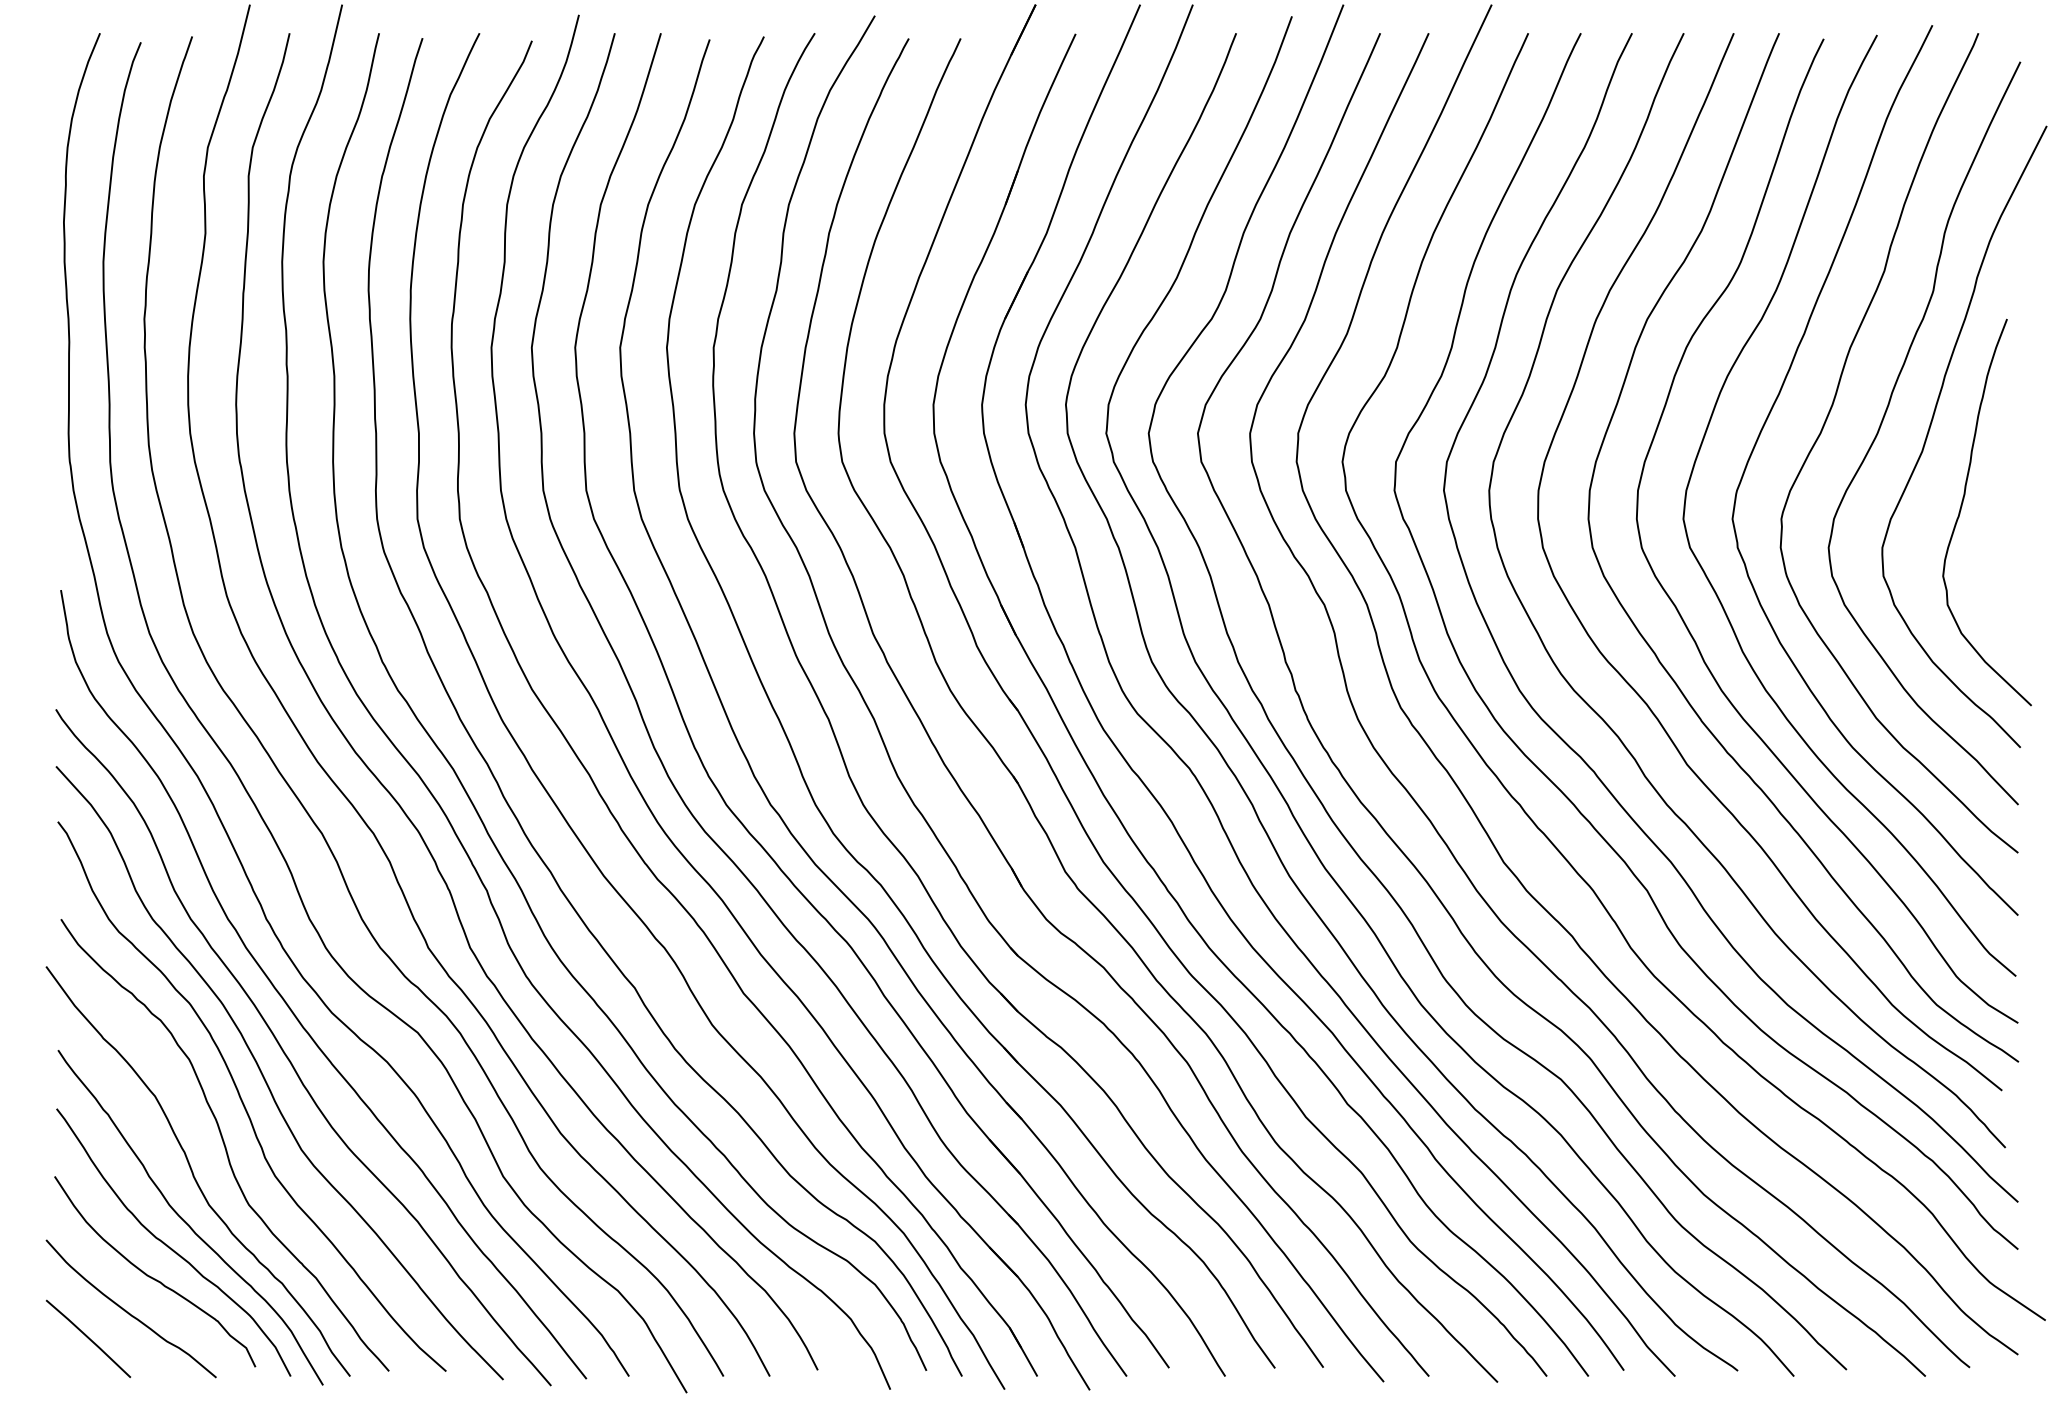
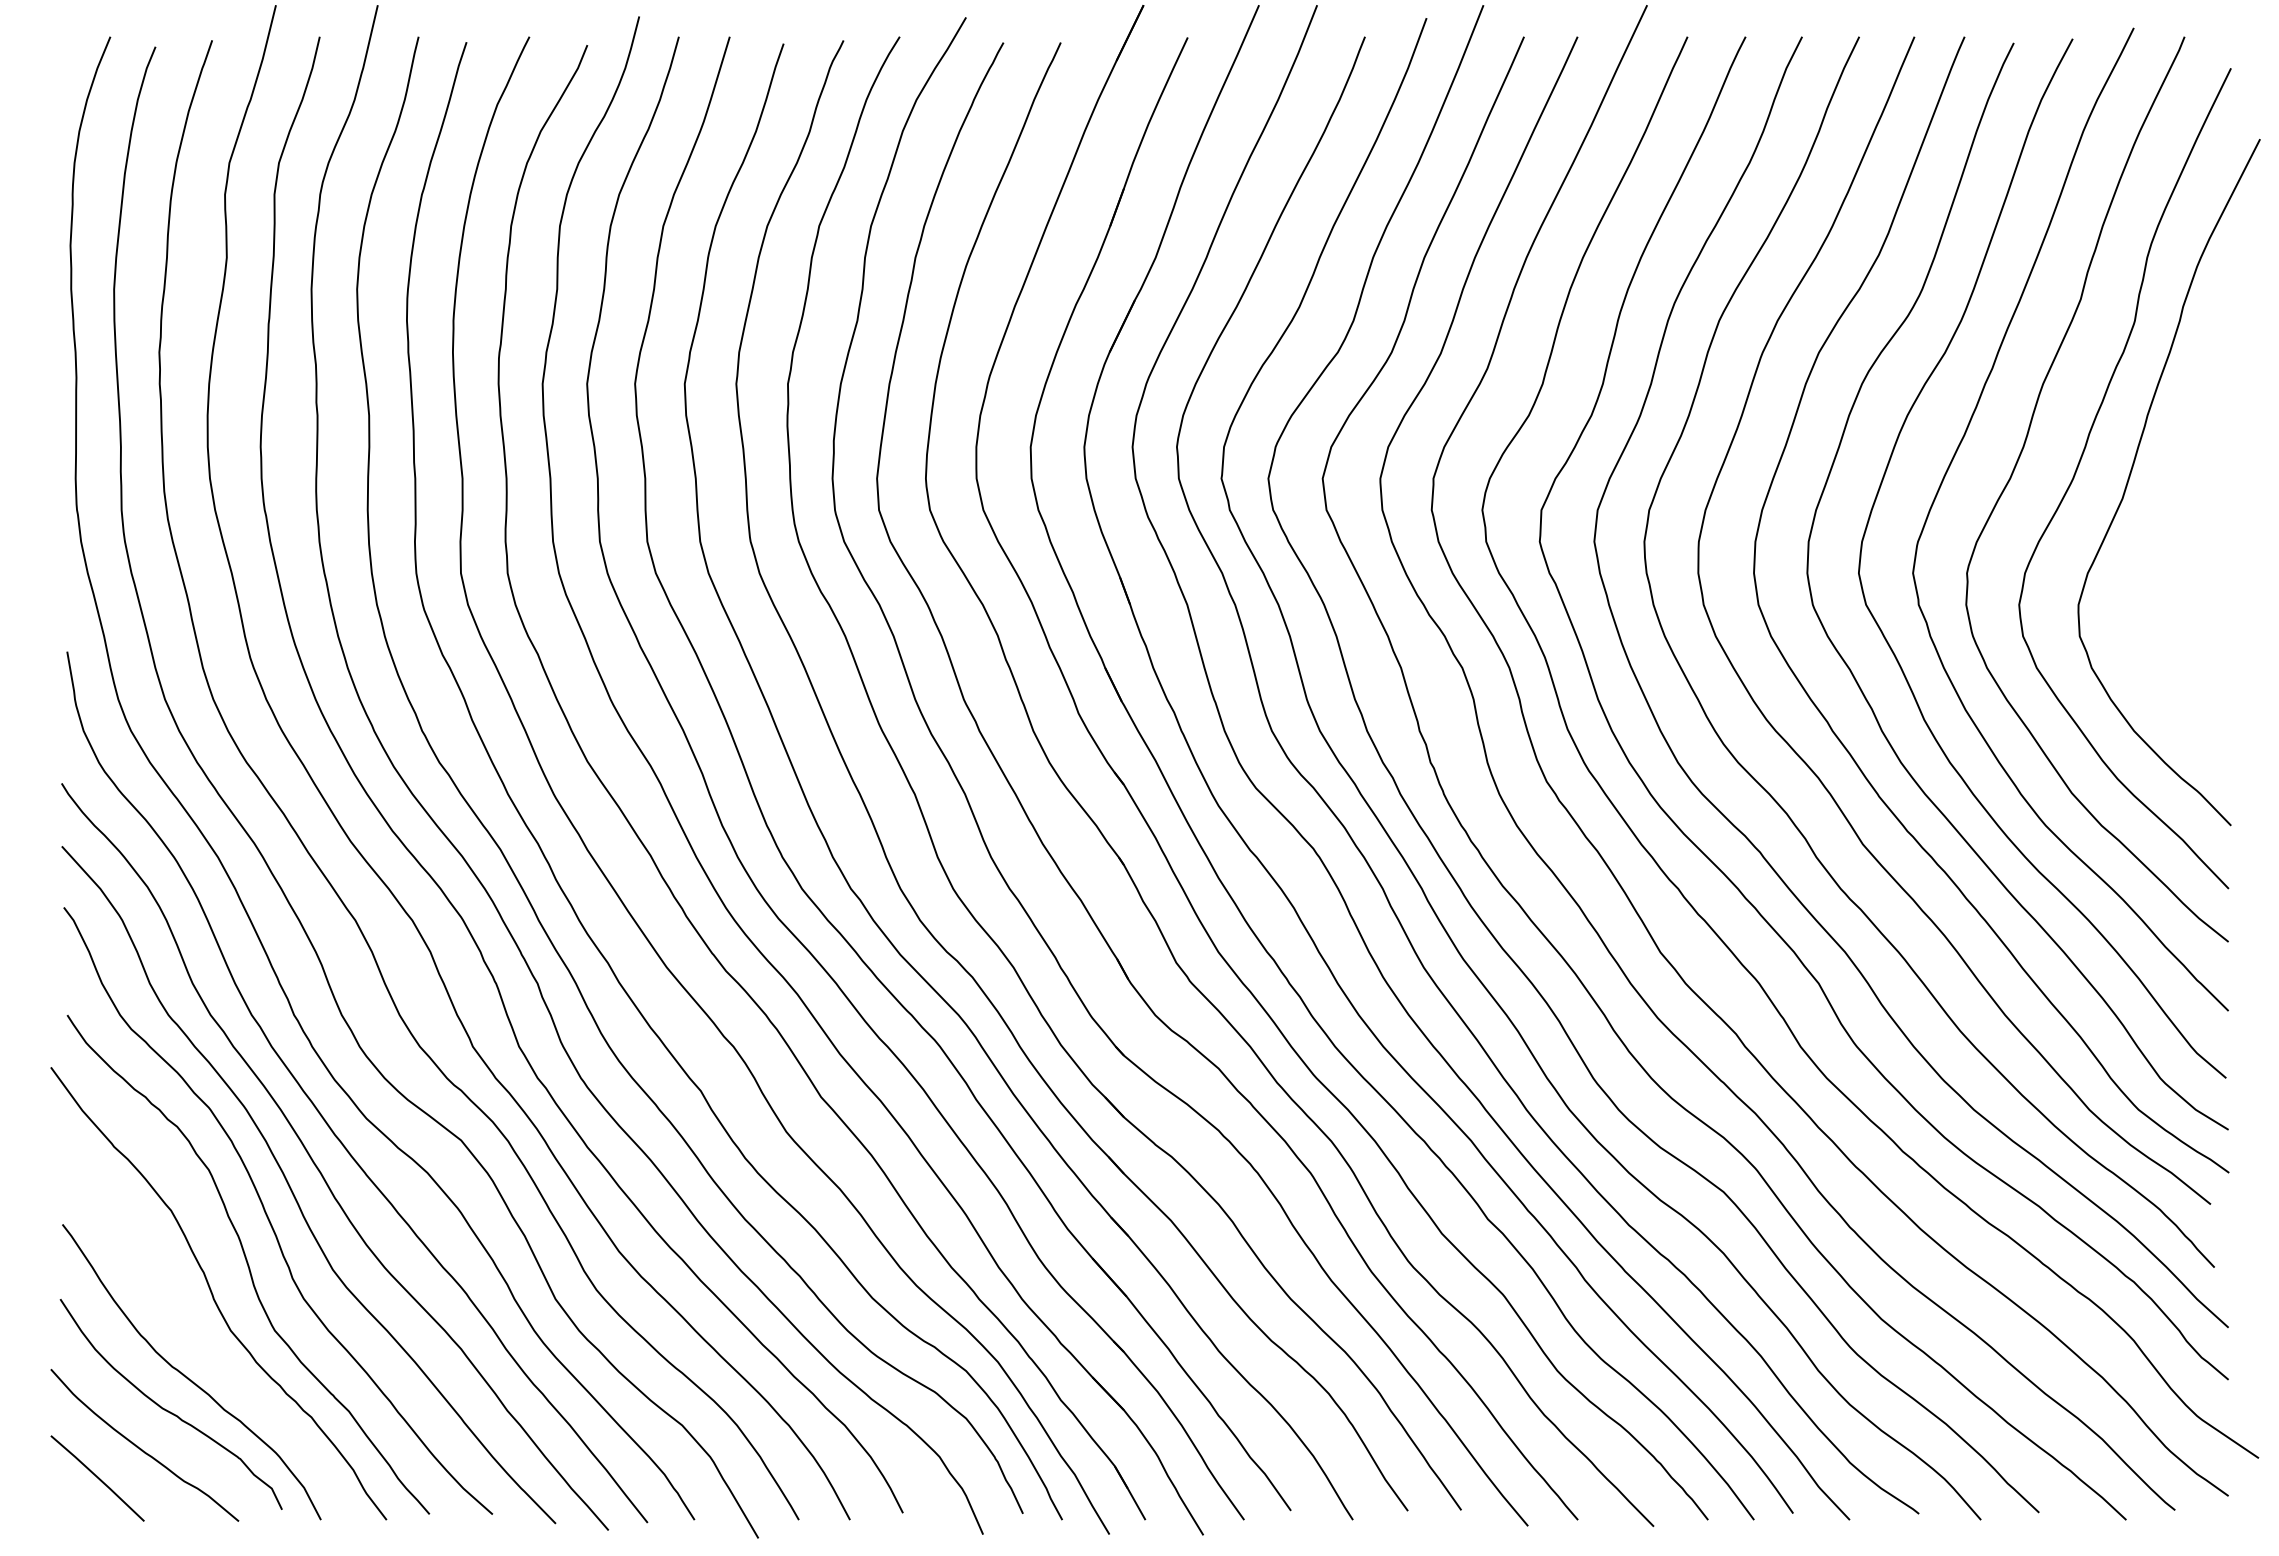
curve: (1962, 504) -> (2167, 557), removed
curve: (186, 1222) -> (205, 1349), removed

